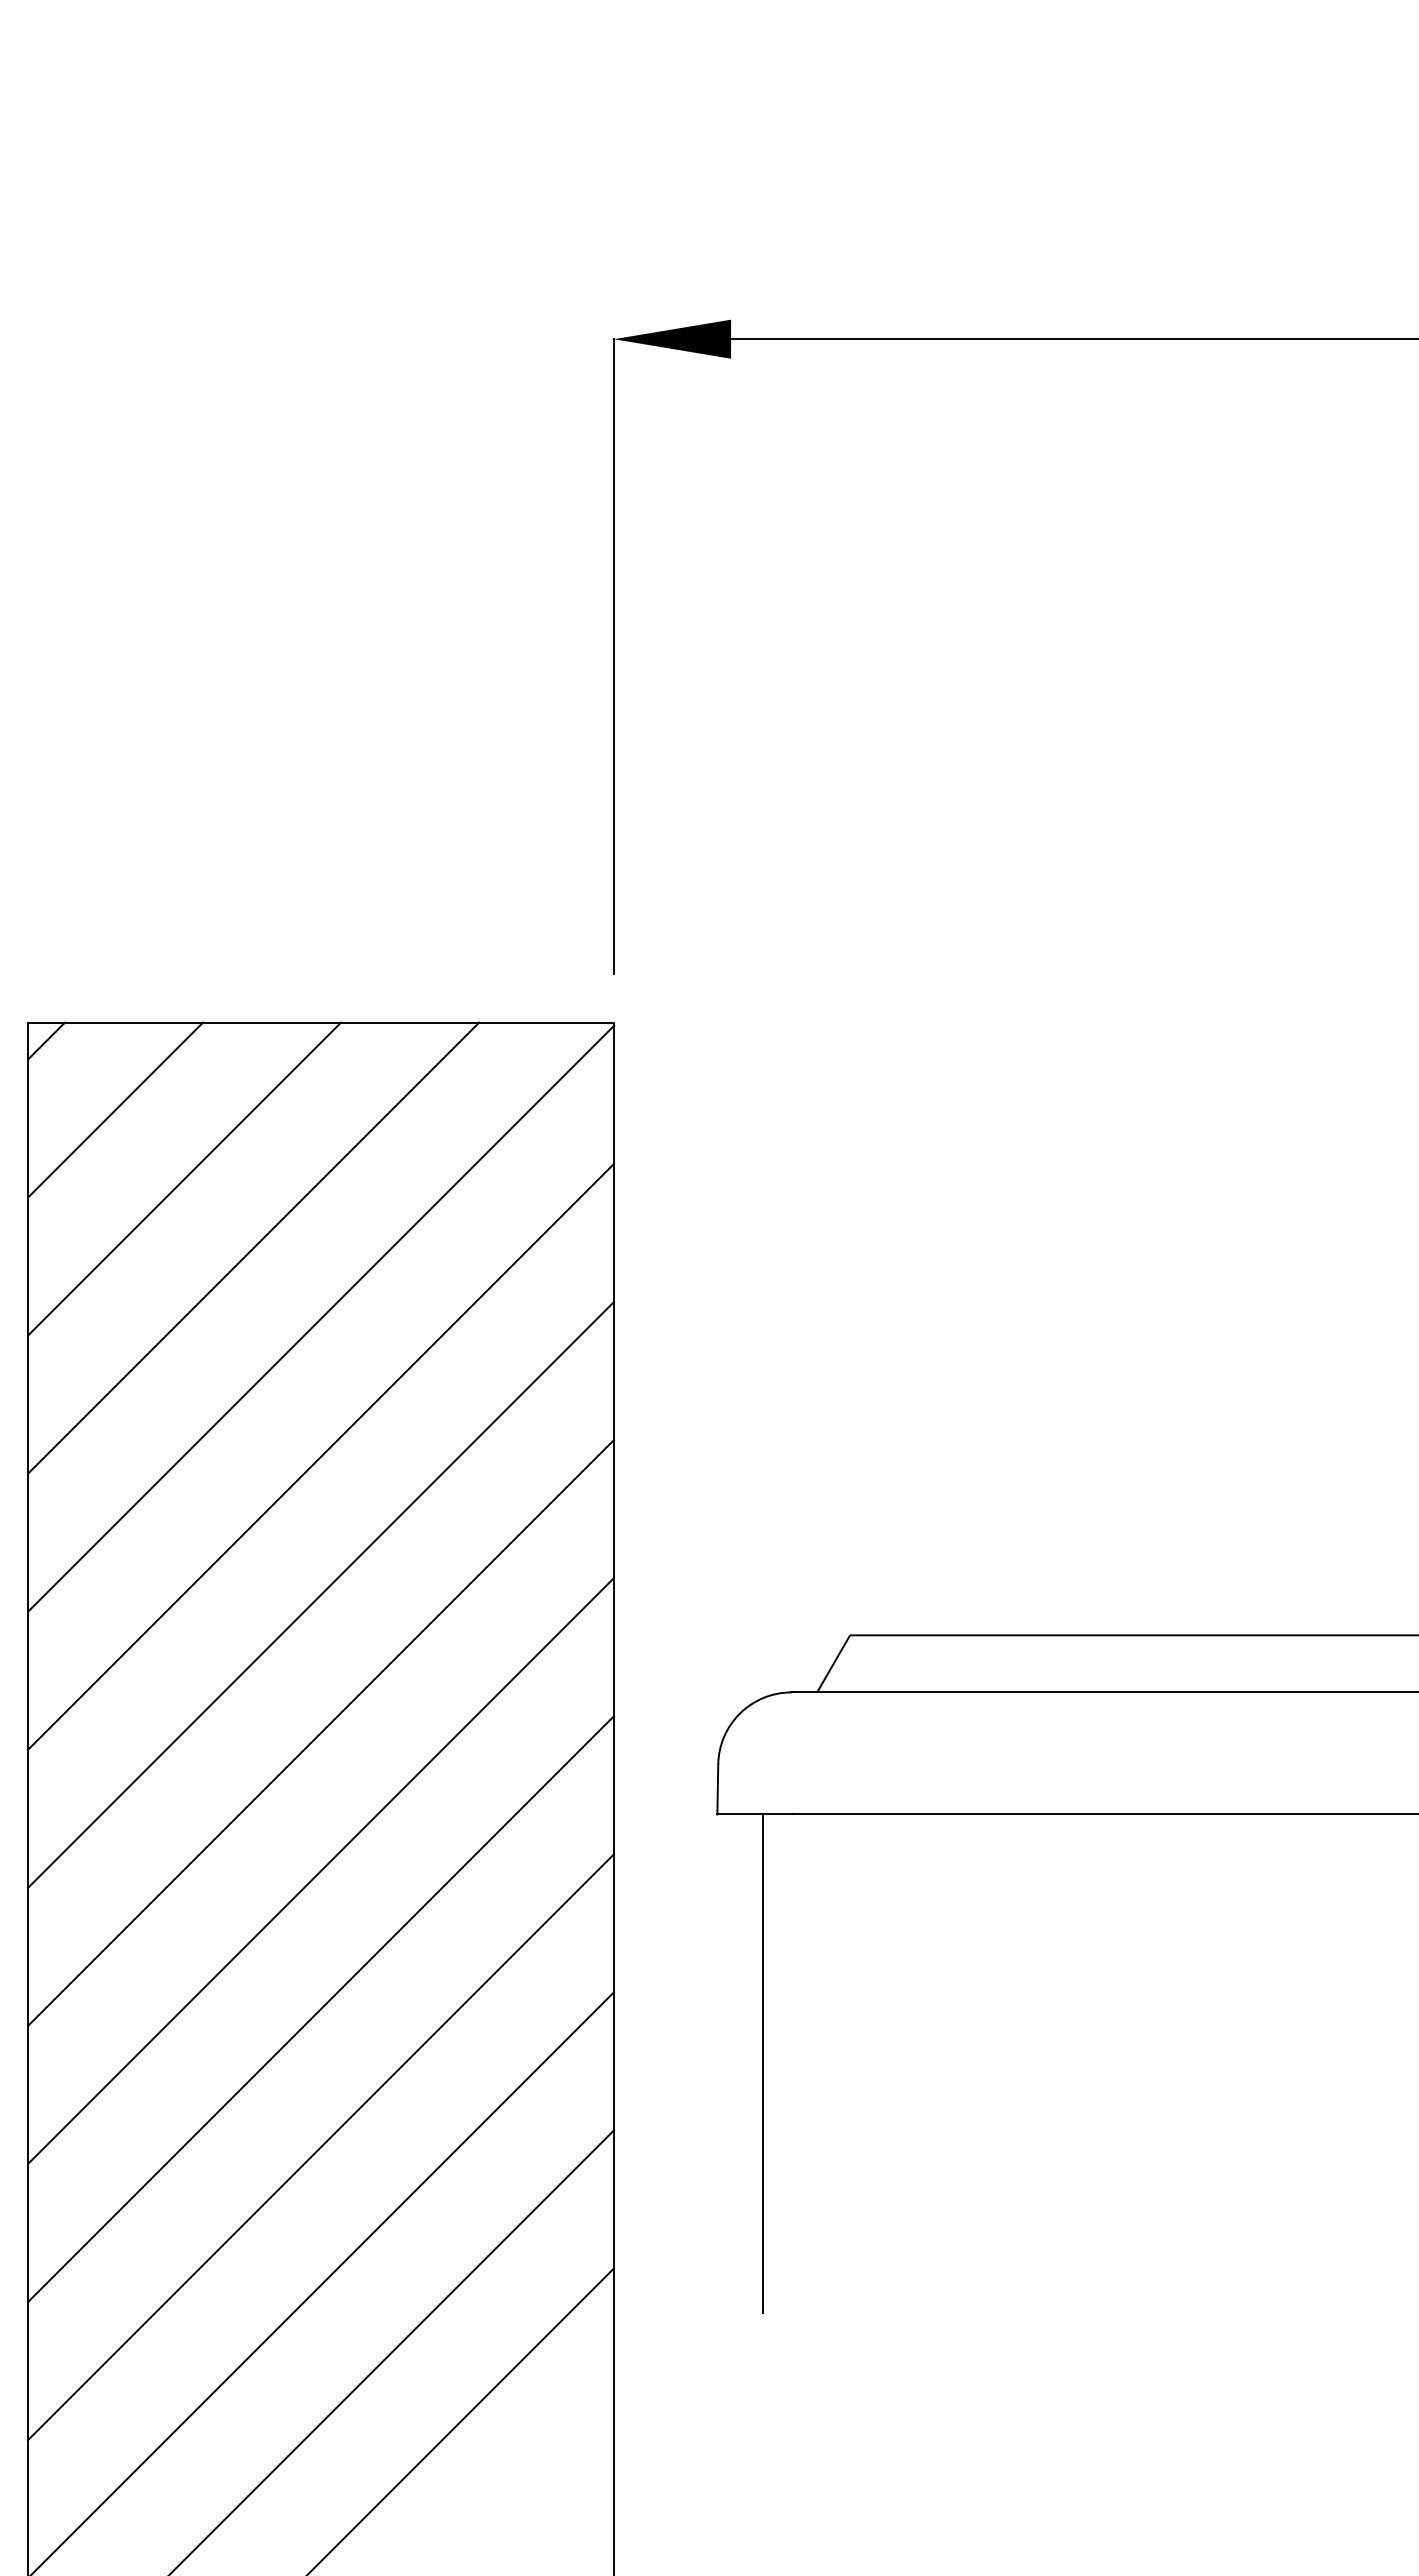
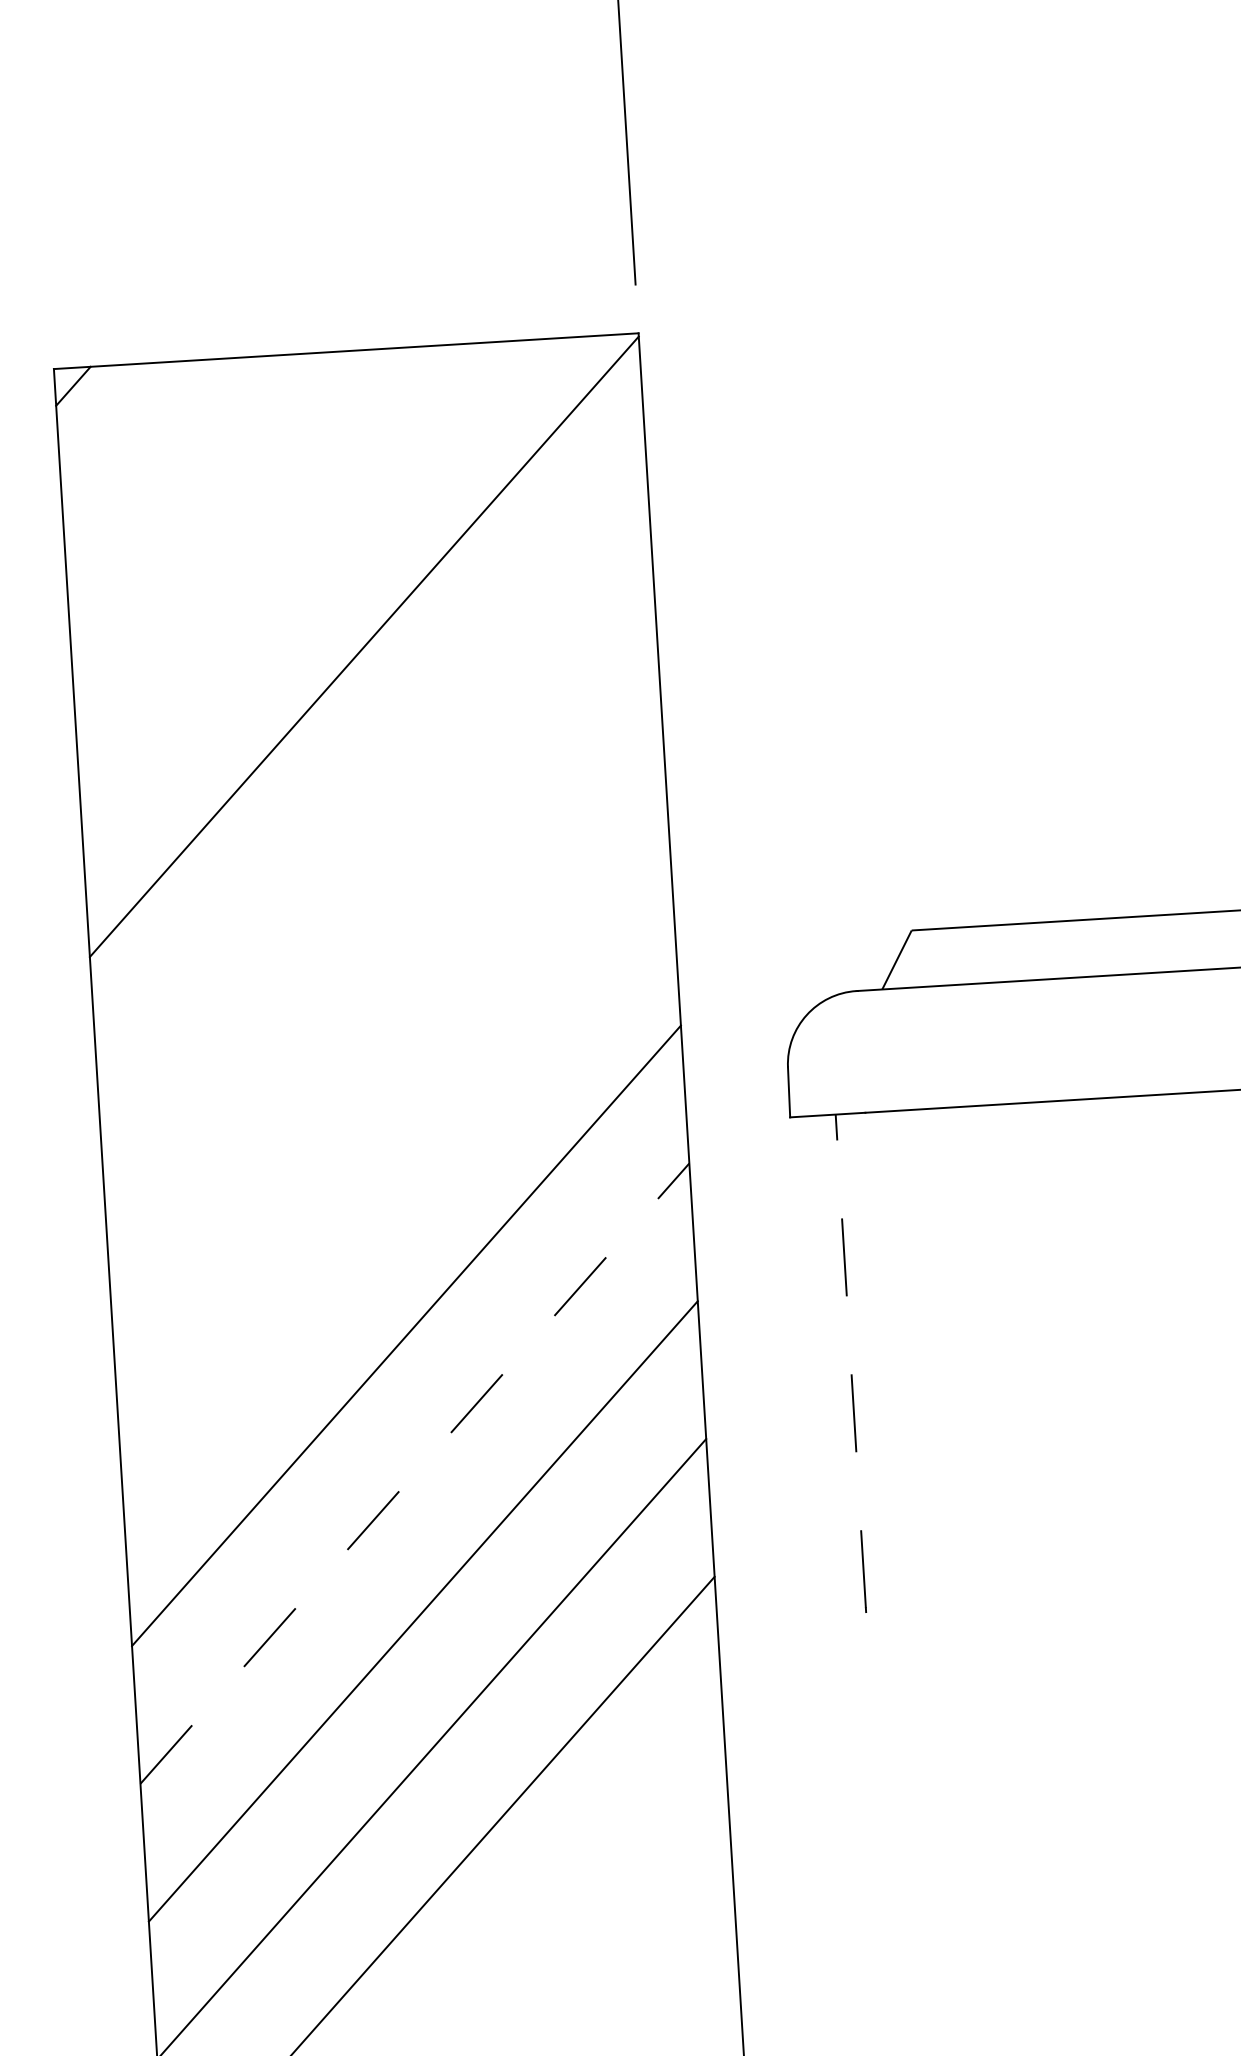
line: (115, 1109) -> (146, 450), removed
line: (184, 1178) -> (219, 515), removed
line: (253, 1247) -> (292, 579), removed
line: (320, 1456) -> (372, 784), removed
line: (320, 1594) -> (380, 922), removed
line: (320, 1732) -> (389, 1059), removed
line: (320, 1870) -> (397, 1197), removed
line: (762, 2061) -> (850, 1361), solid -> dashed
line: (321, 2146) -> (415, 1472), solid -> dashed

